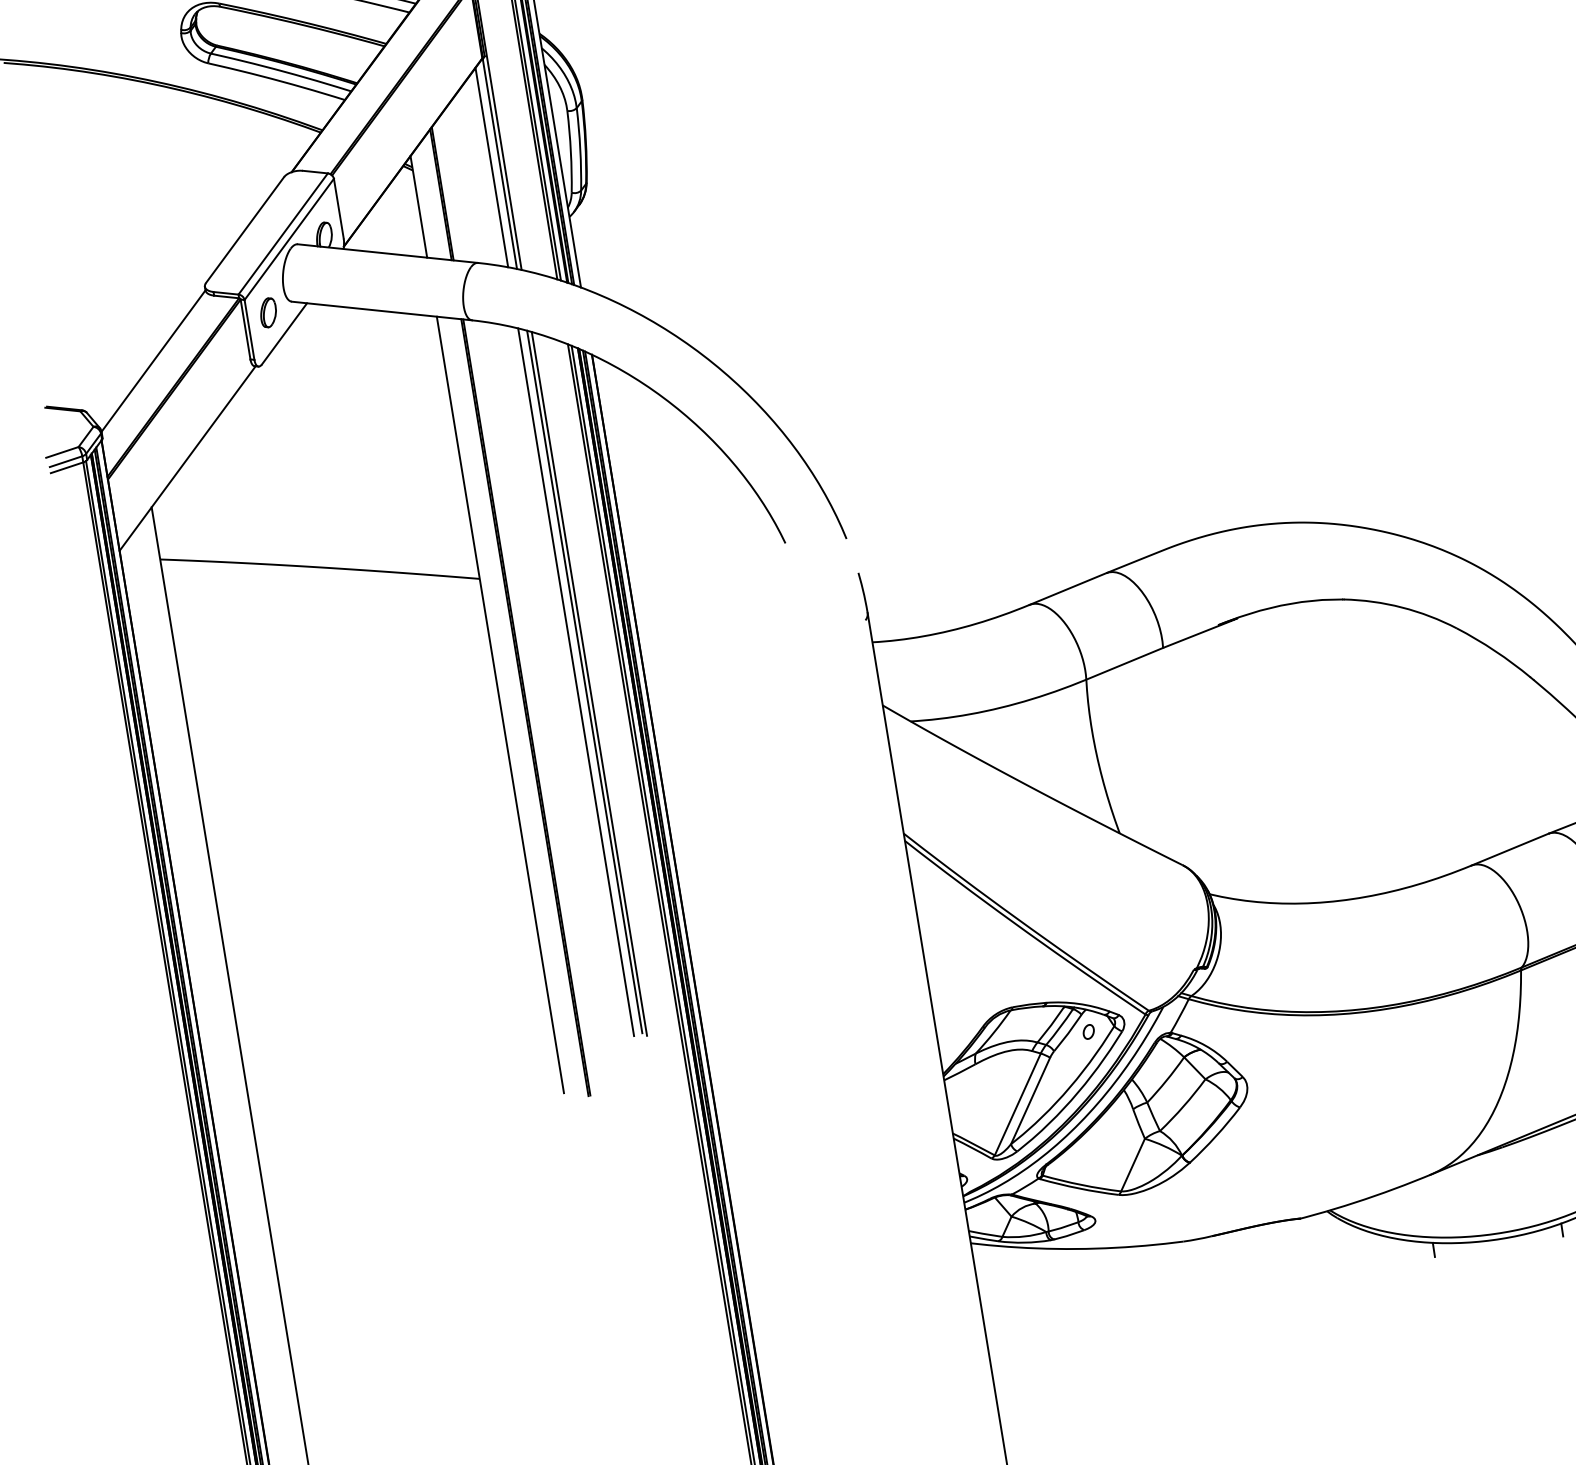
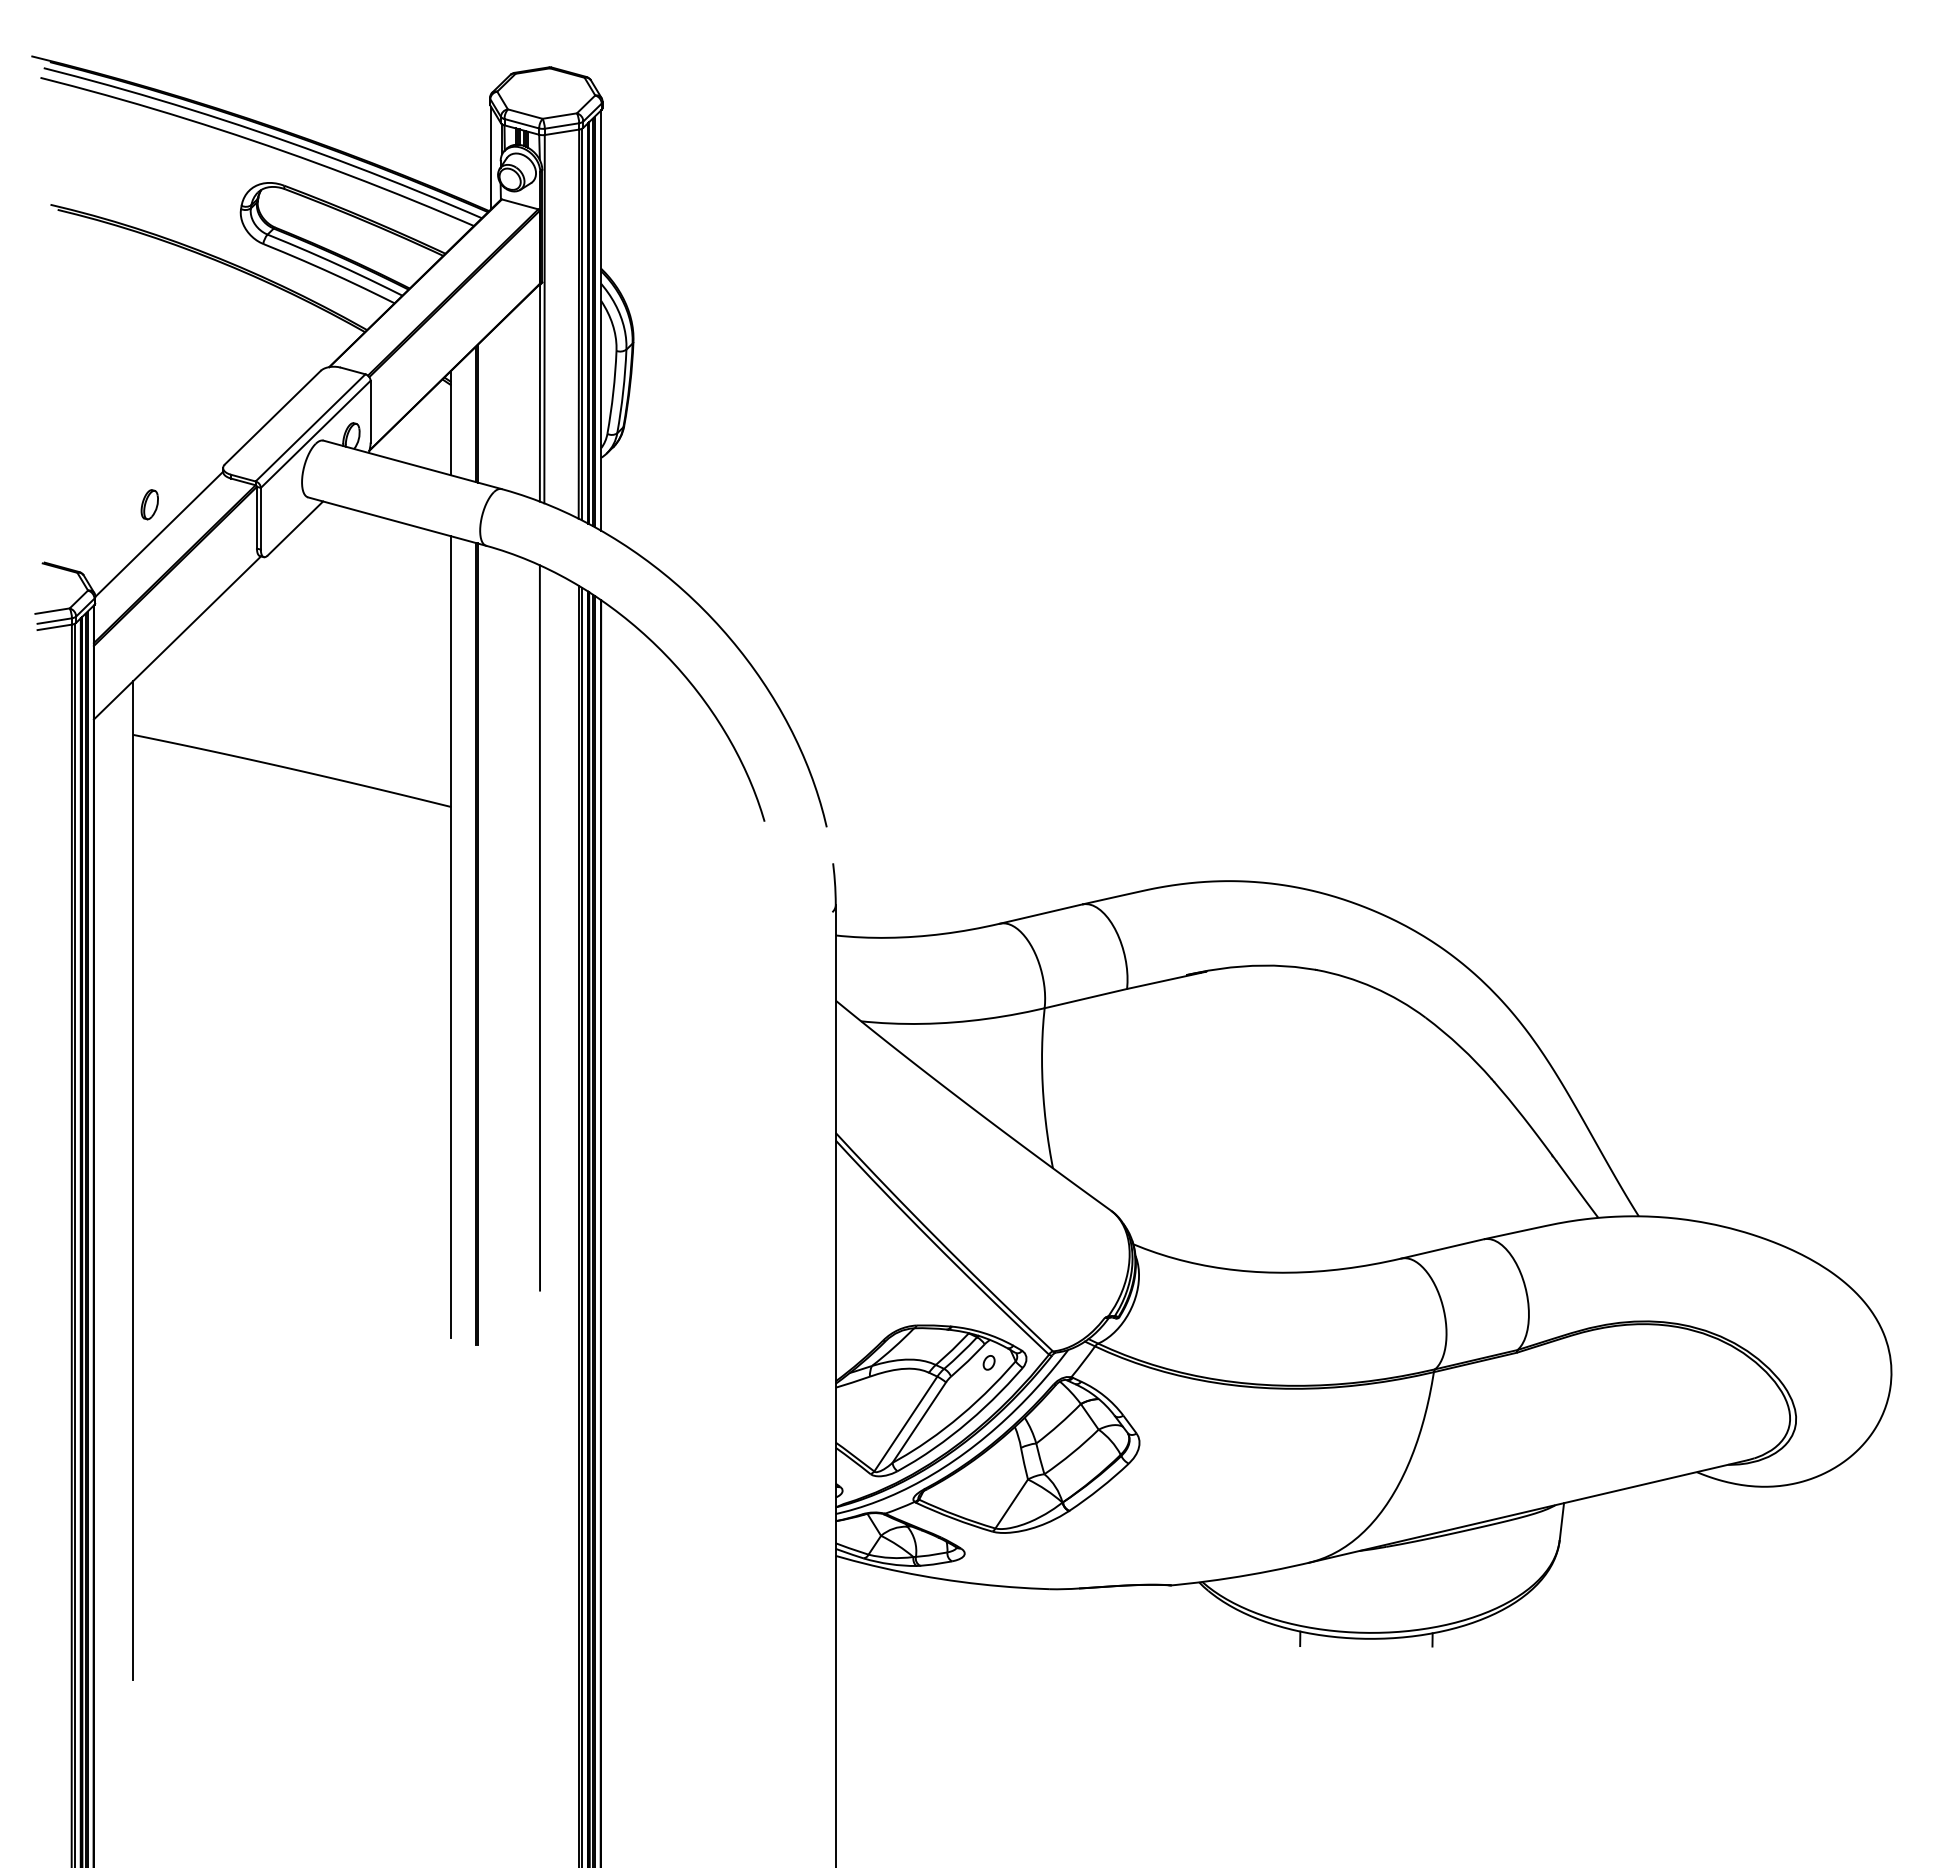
line: (492, 167) -> (531, 395), removed
part: (268, 312) -> (149, 504), moved
line: (576, 681) -> (531, 926), removed
line: (589, 683) -> (544, 930), removed

